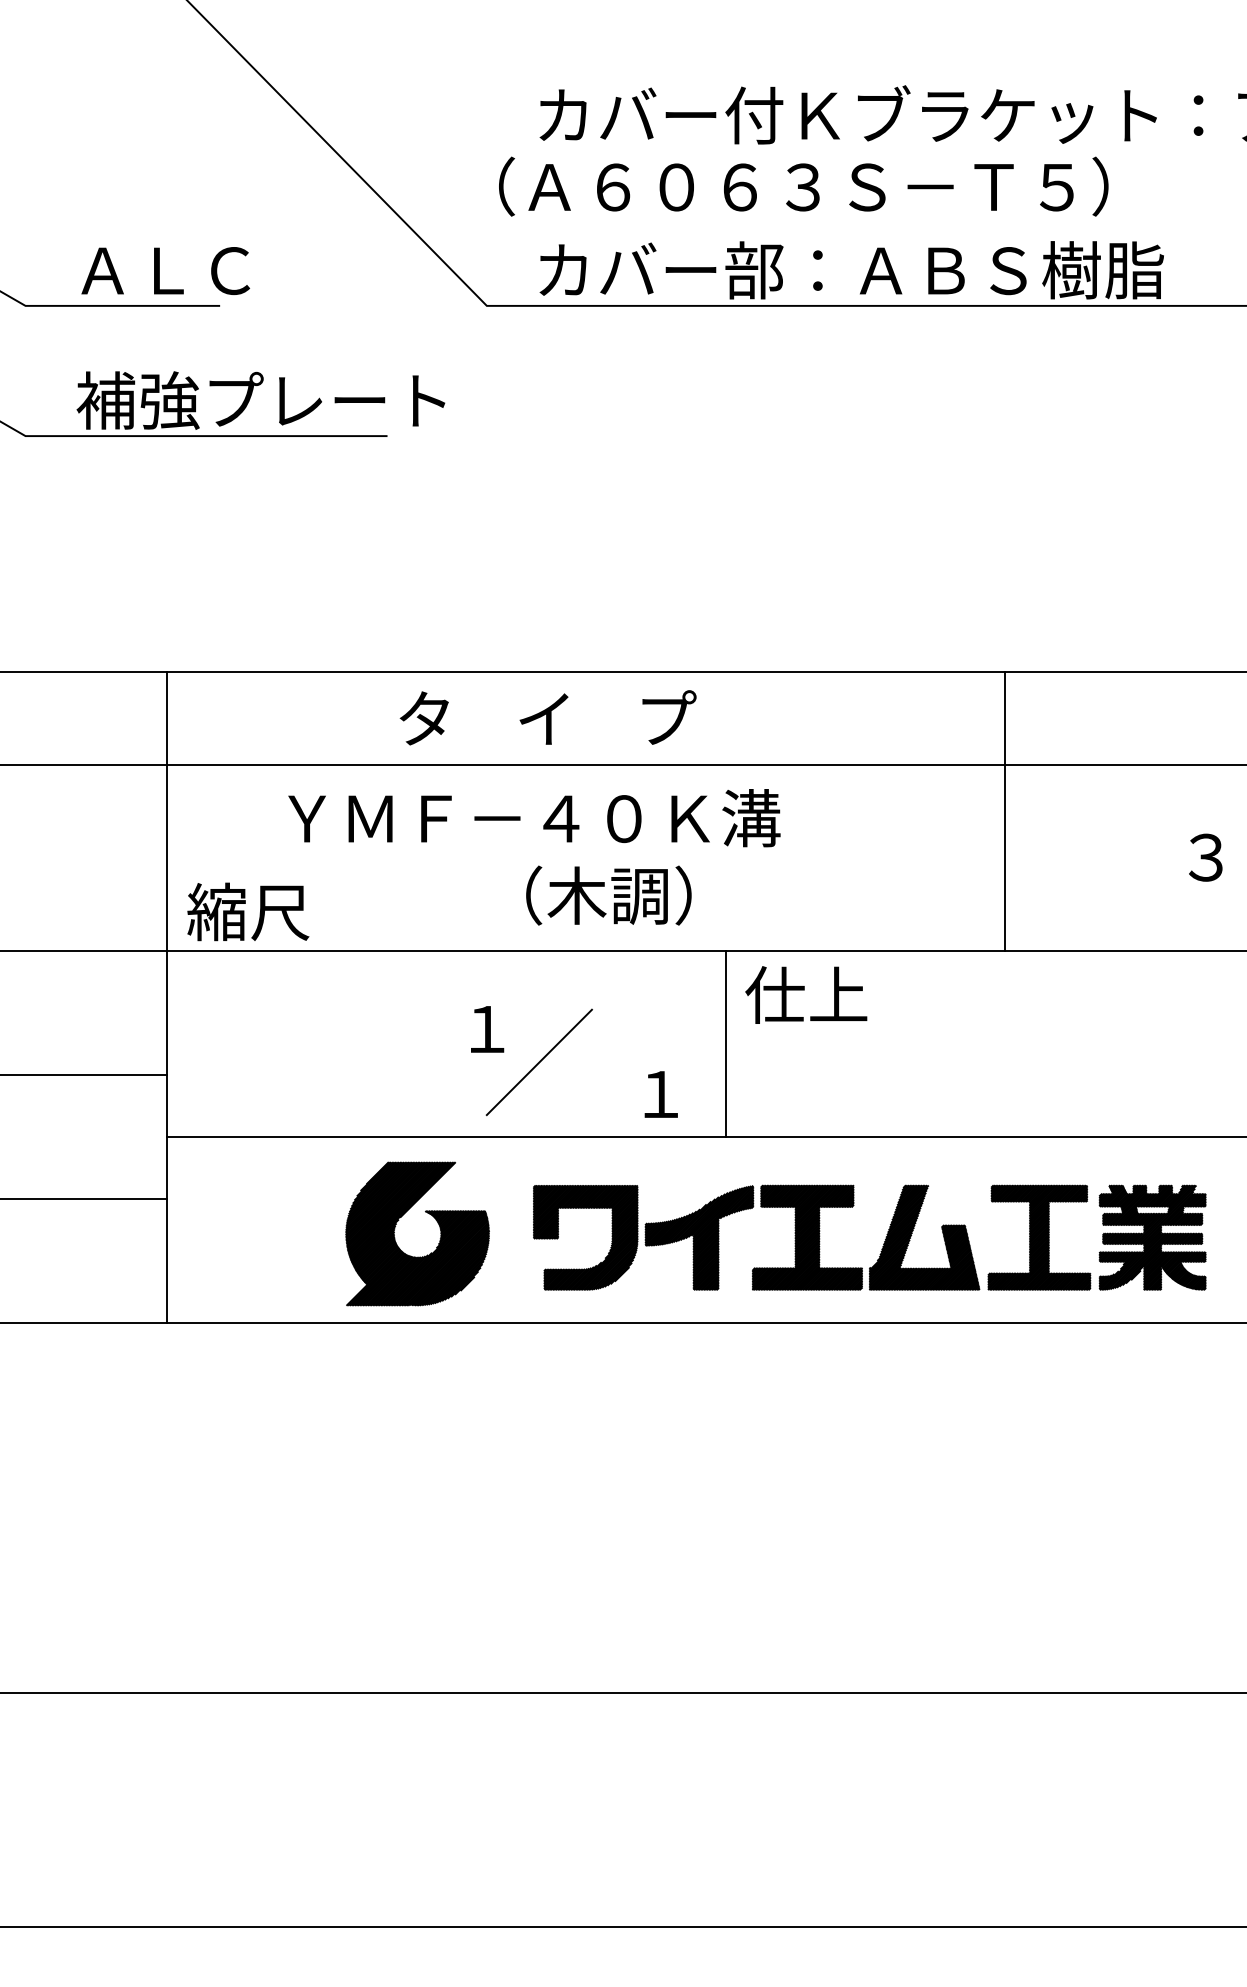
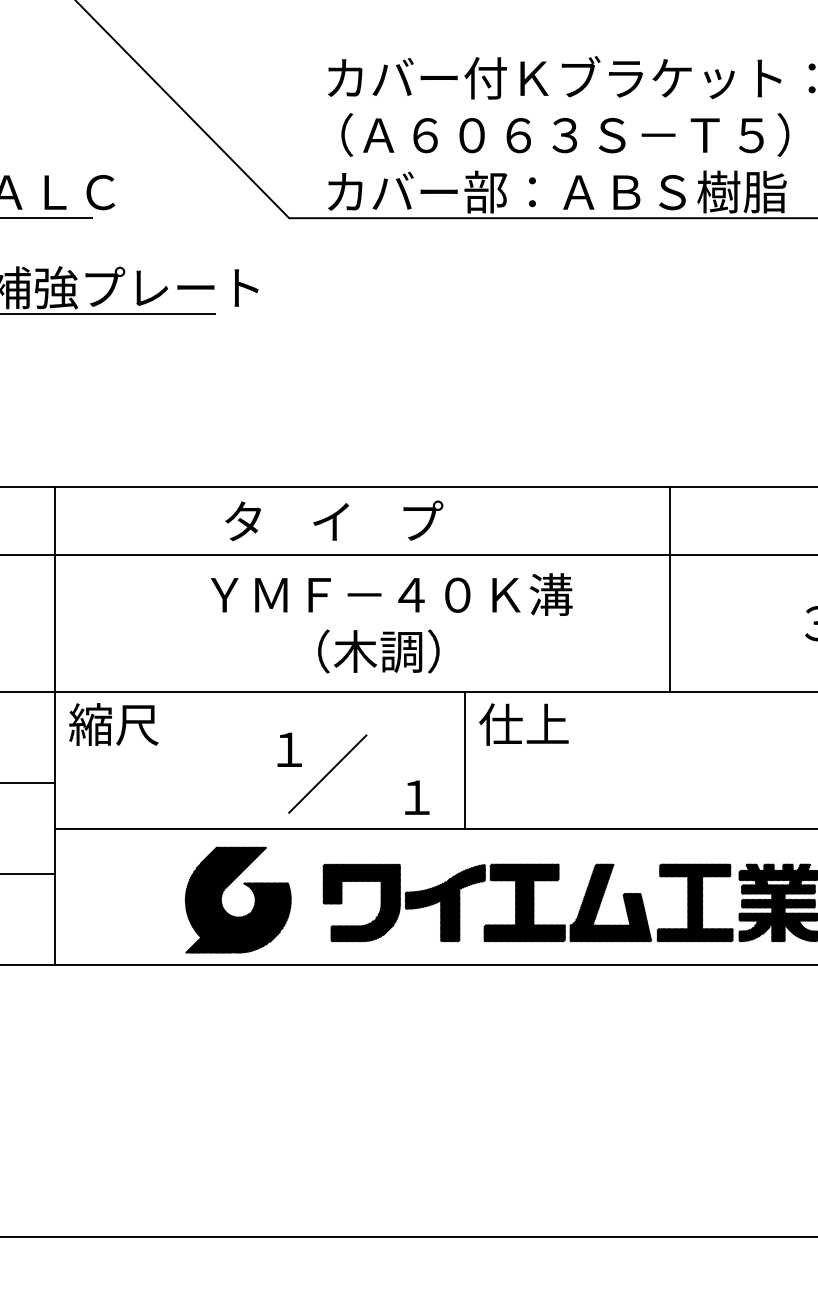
text: (803, 186) -> (565, 134), moved
text: (534, 818) -> (391, 594), moved
text: (248, 911) -> (114, 724), moved

